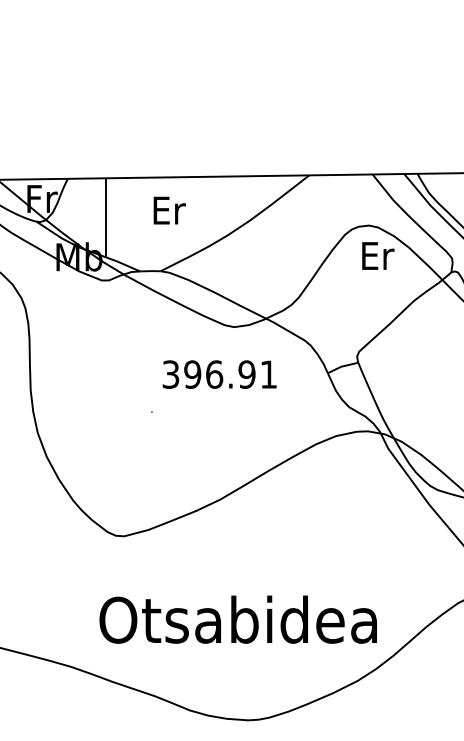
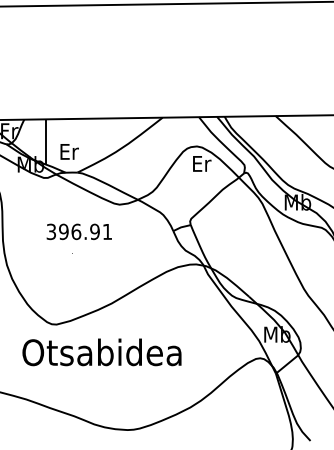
text: (169, 209) -> (69, 151), moved
text: (218, 373) -> (78, 231), moved
text: (237, 619) -> (101, 352), moved

